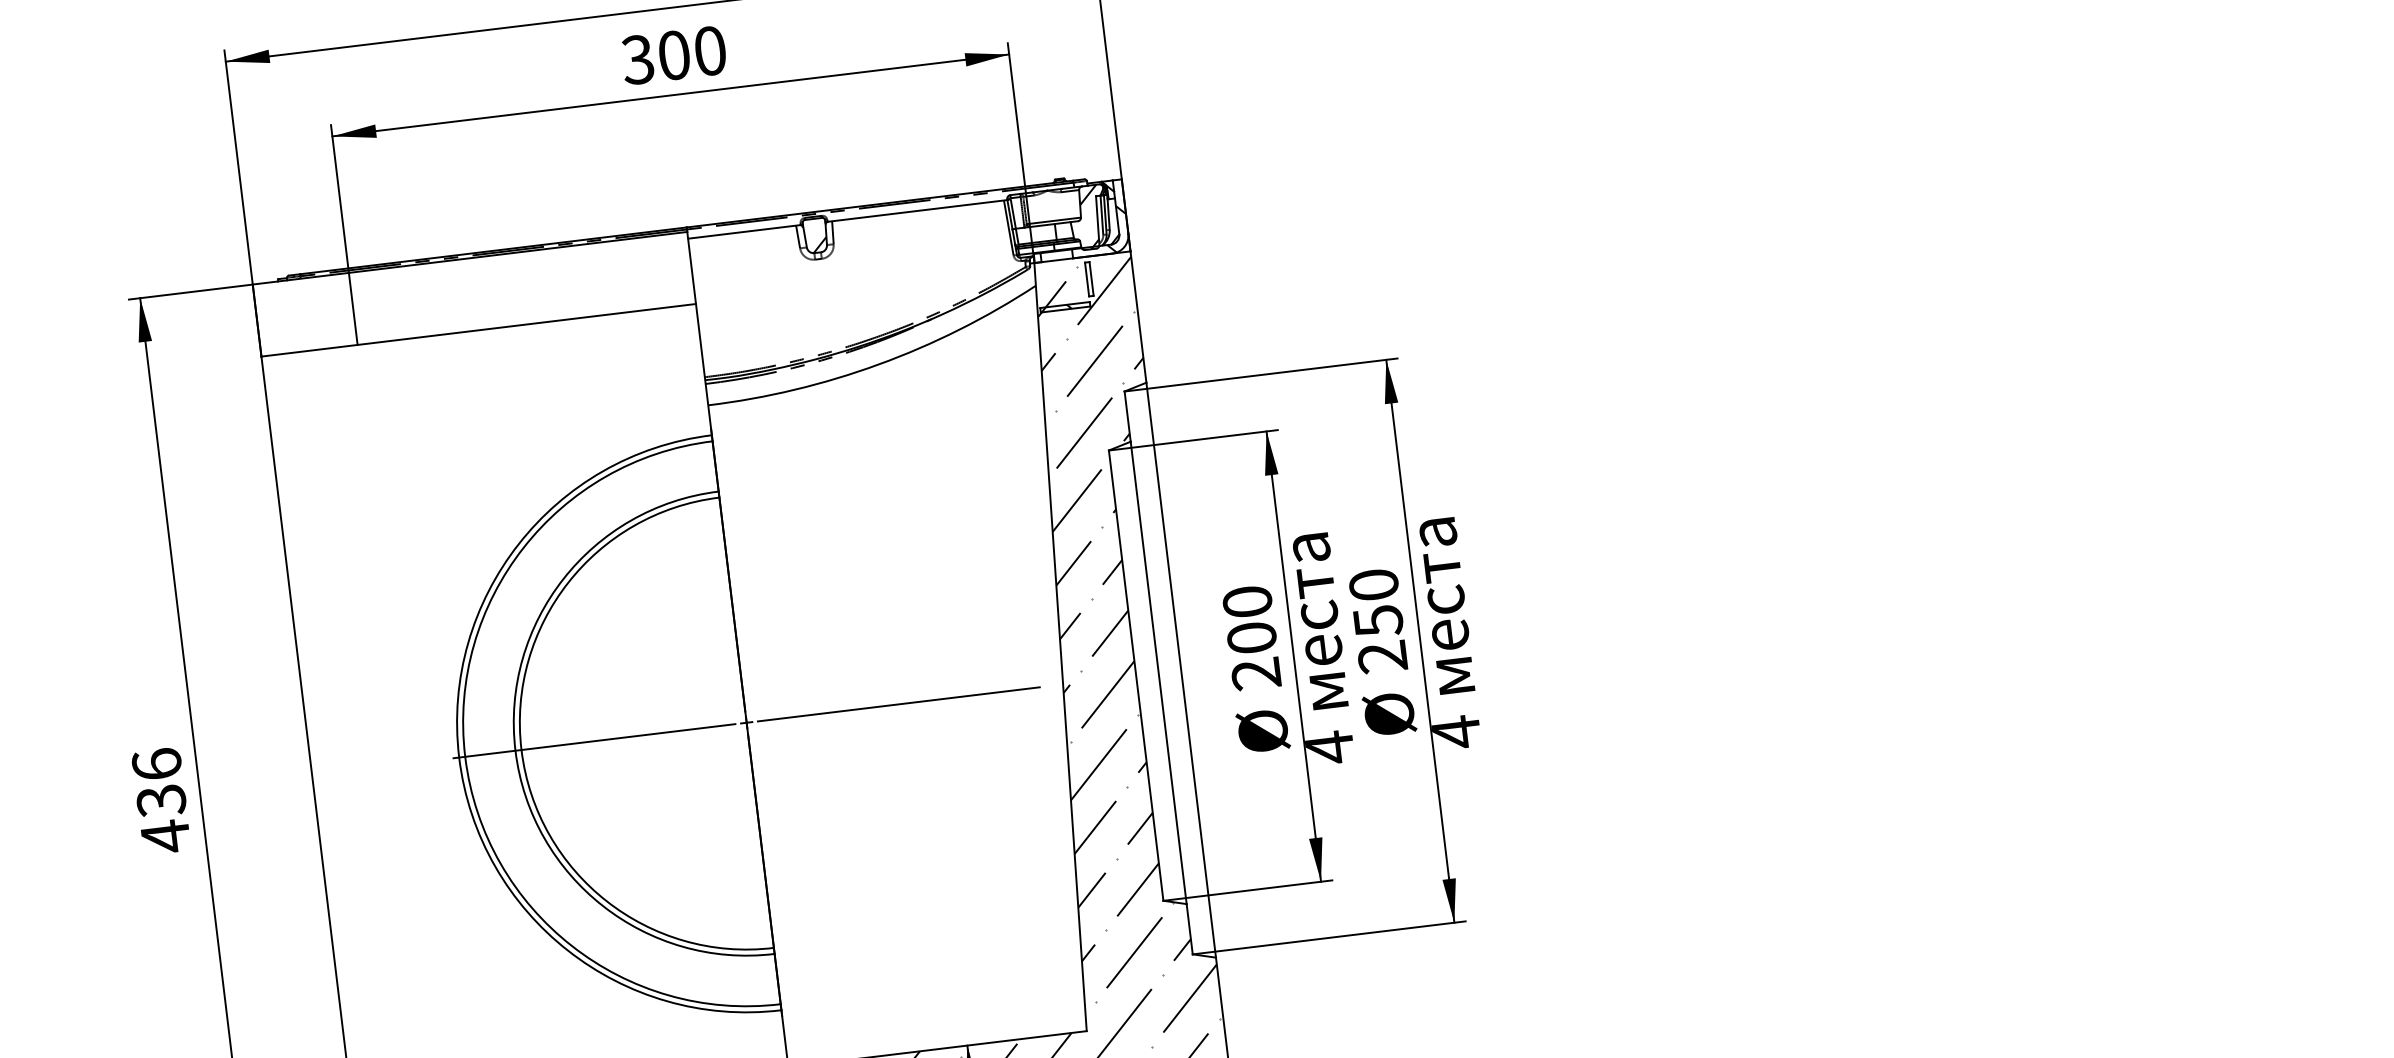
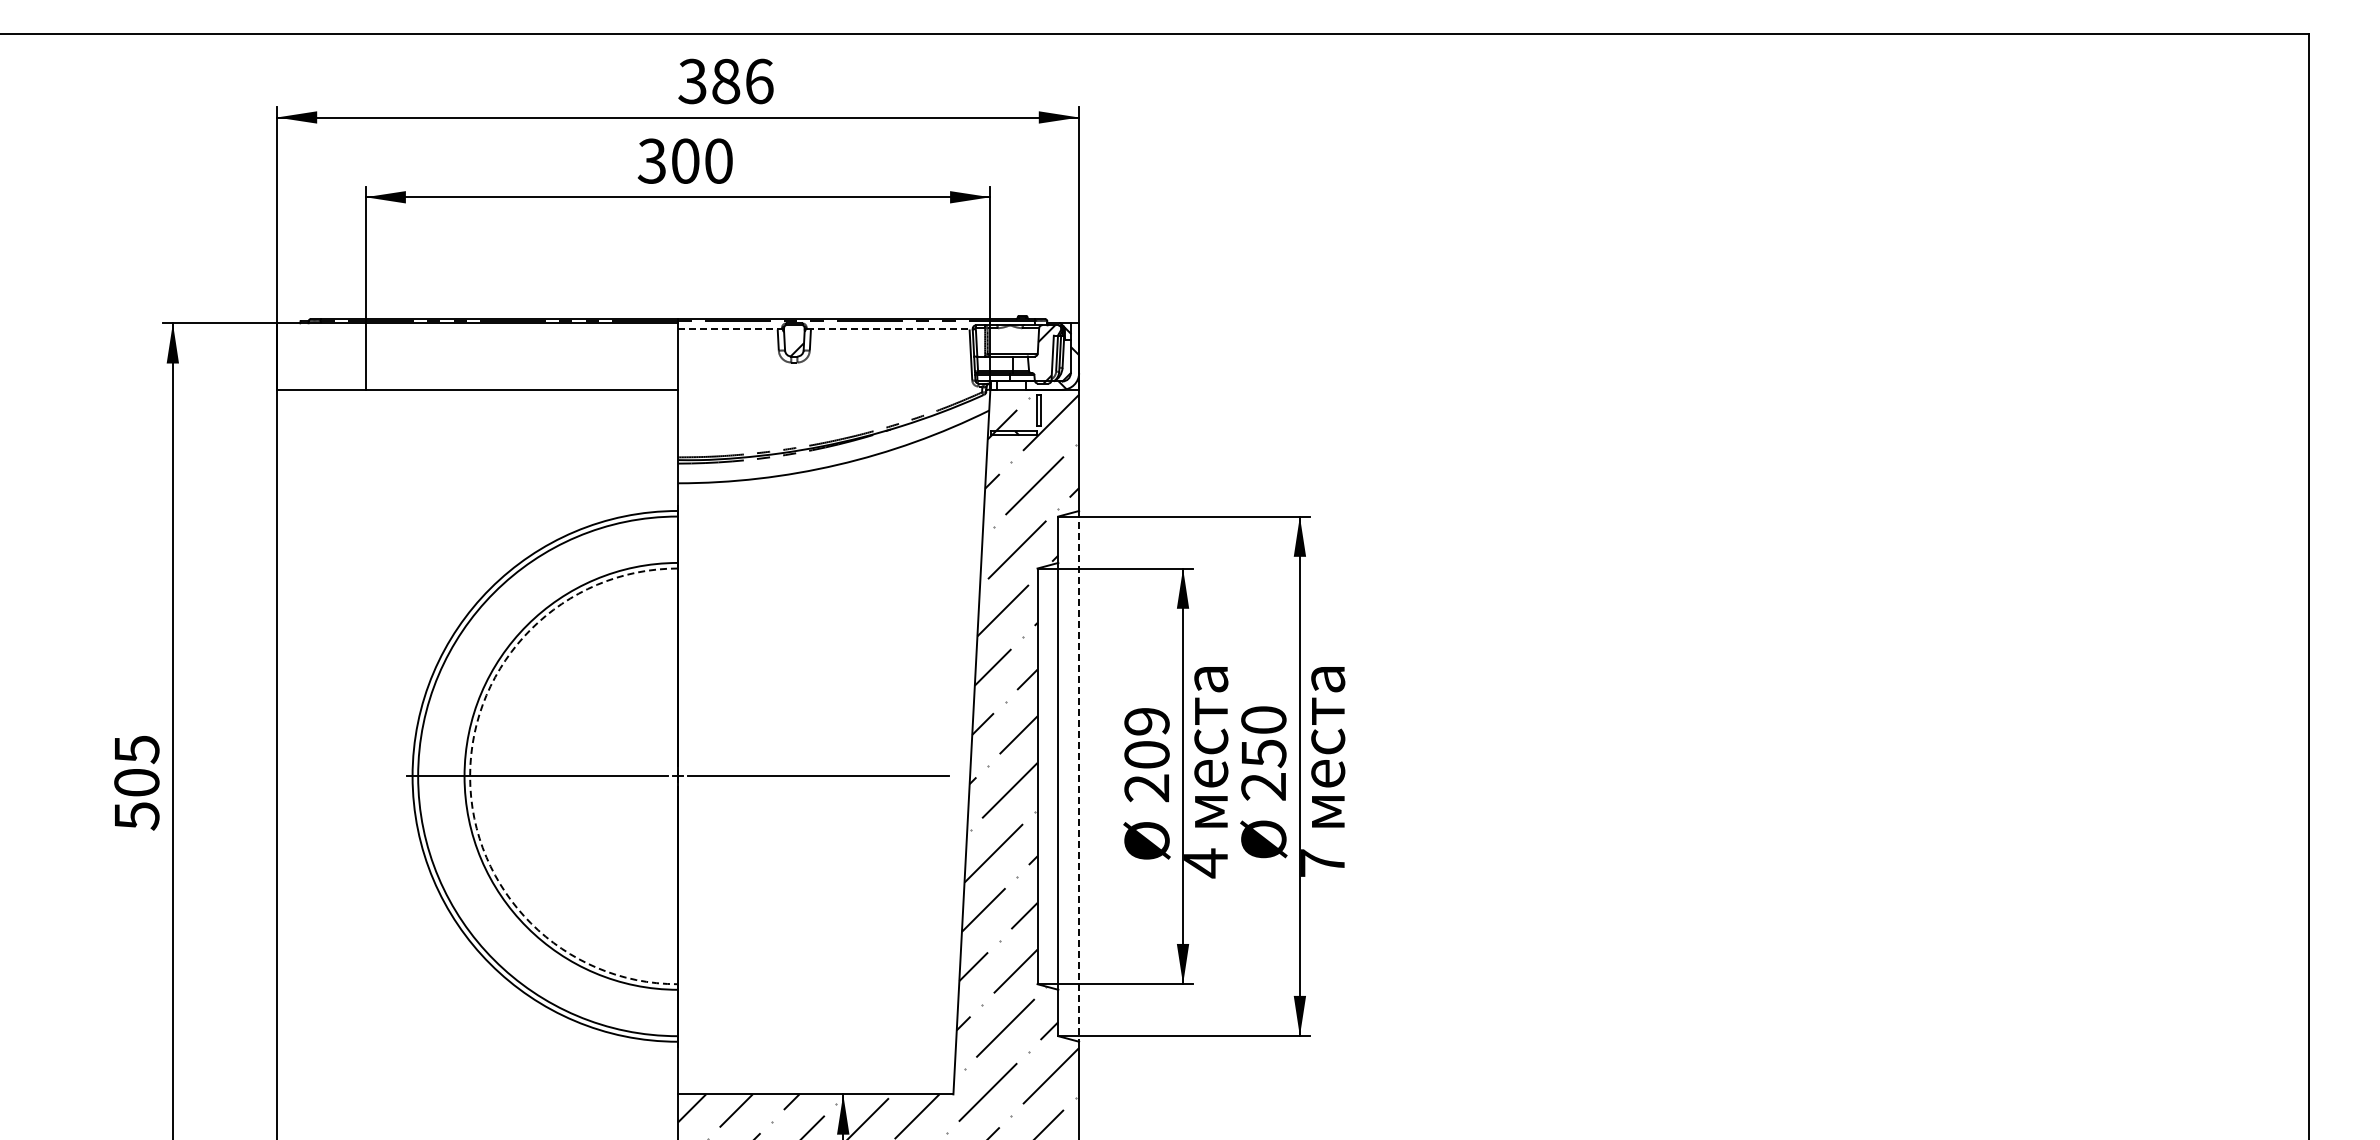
line: (917, 210) -> (889, 329), solid -> dashed
line: (744, 231) -> (730, 329), solid -> dashed
text: (1246, 601) -> (1146, 721), 200 -> 209
line: (1181, 670) -> (1079, 776), solid -> dashed
text: (1456, 732) -> (1322, 863), 4 -> 7
arc: (521, 750) -> (470, 776), solid -> dashed
text: (161, 801) -> (136, 783), 436 -> 505

